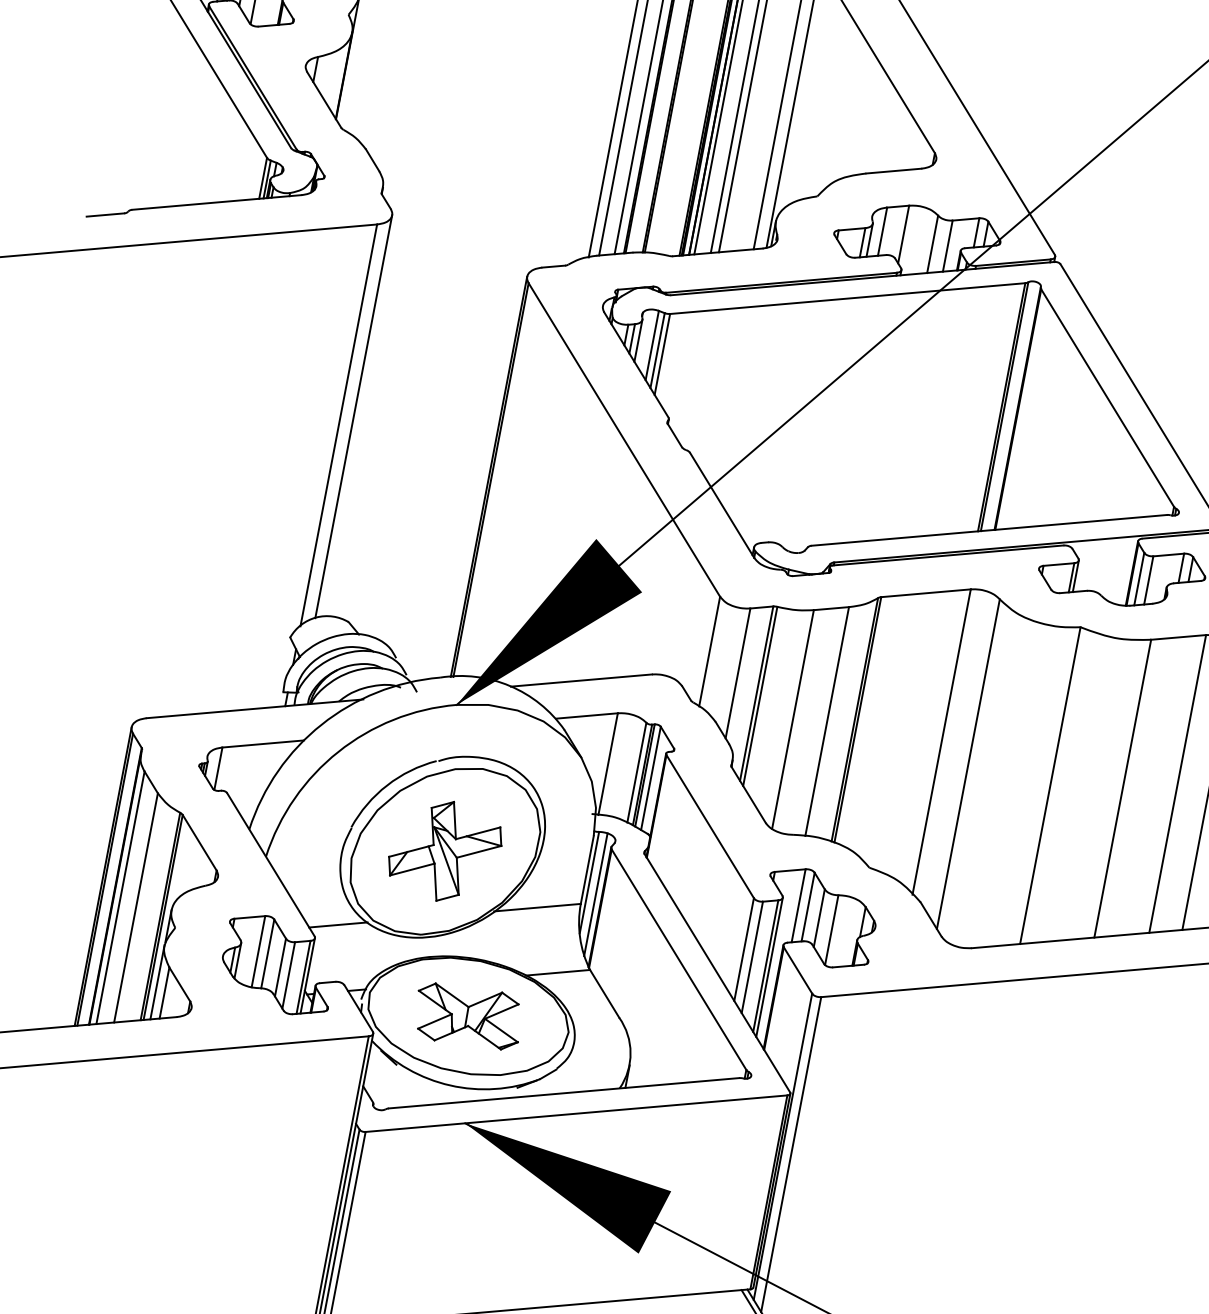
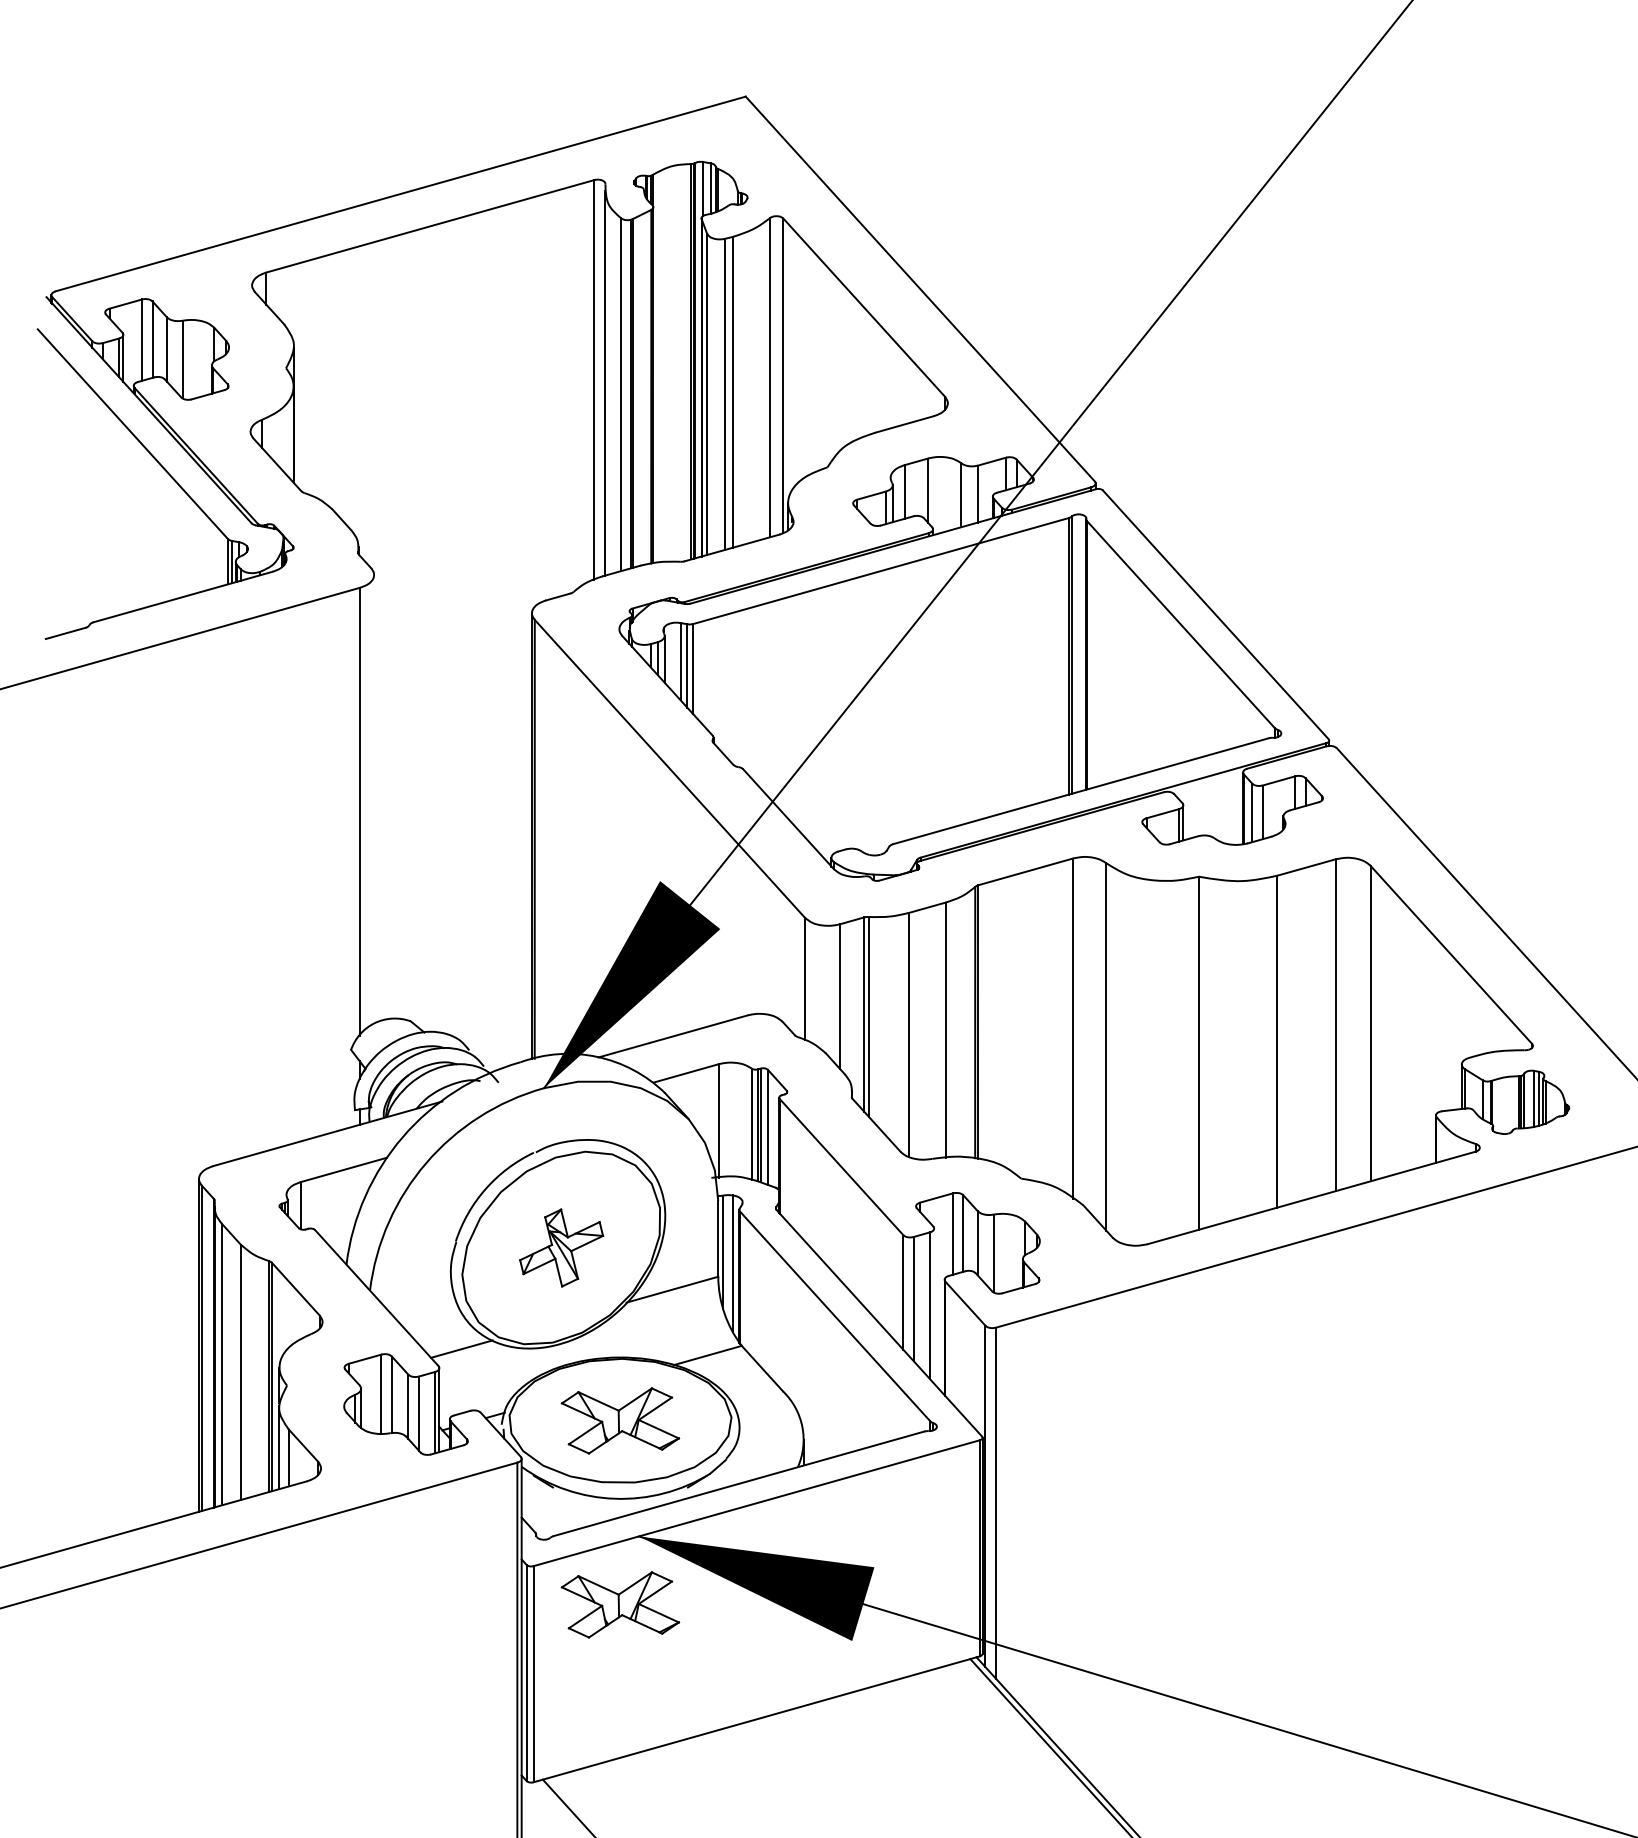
line: (354, 415) -> (374, 798), removed
part: (445, 850) -> (561, 1247), size x0.7
line: (769, 966) -> (934, 1305), removed
part: (437, 1181) -> (620, 1604), added

